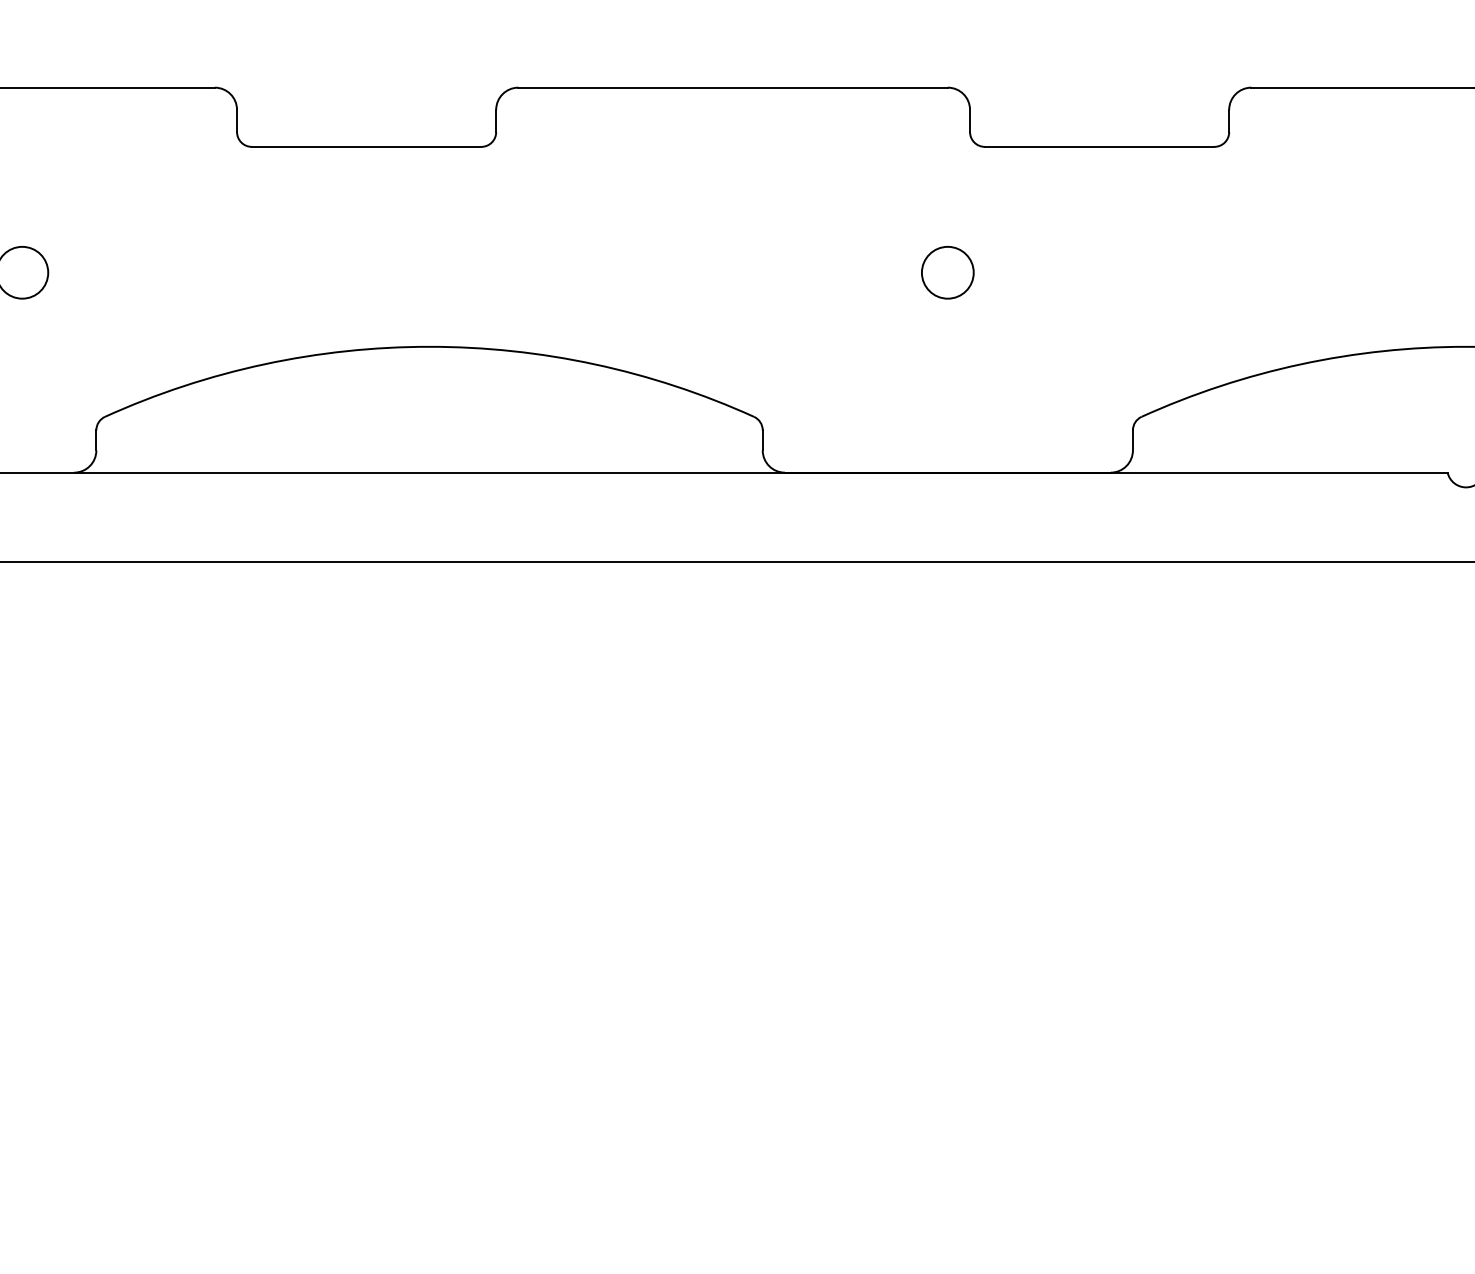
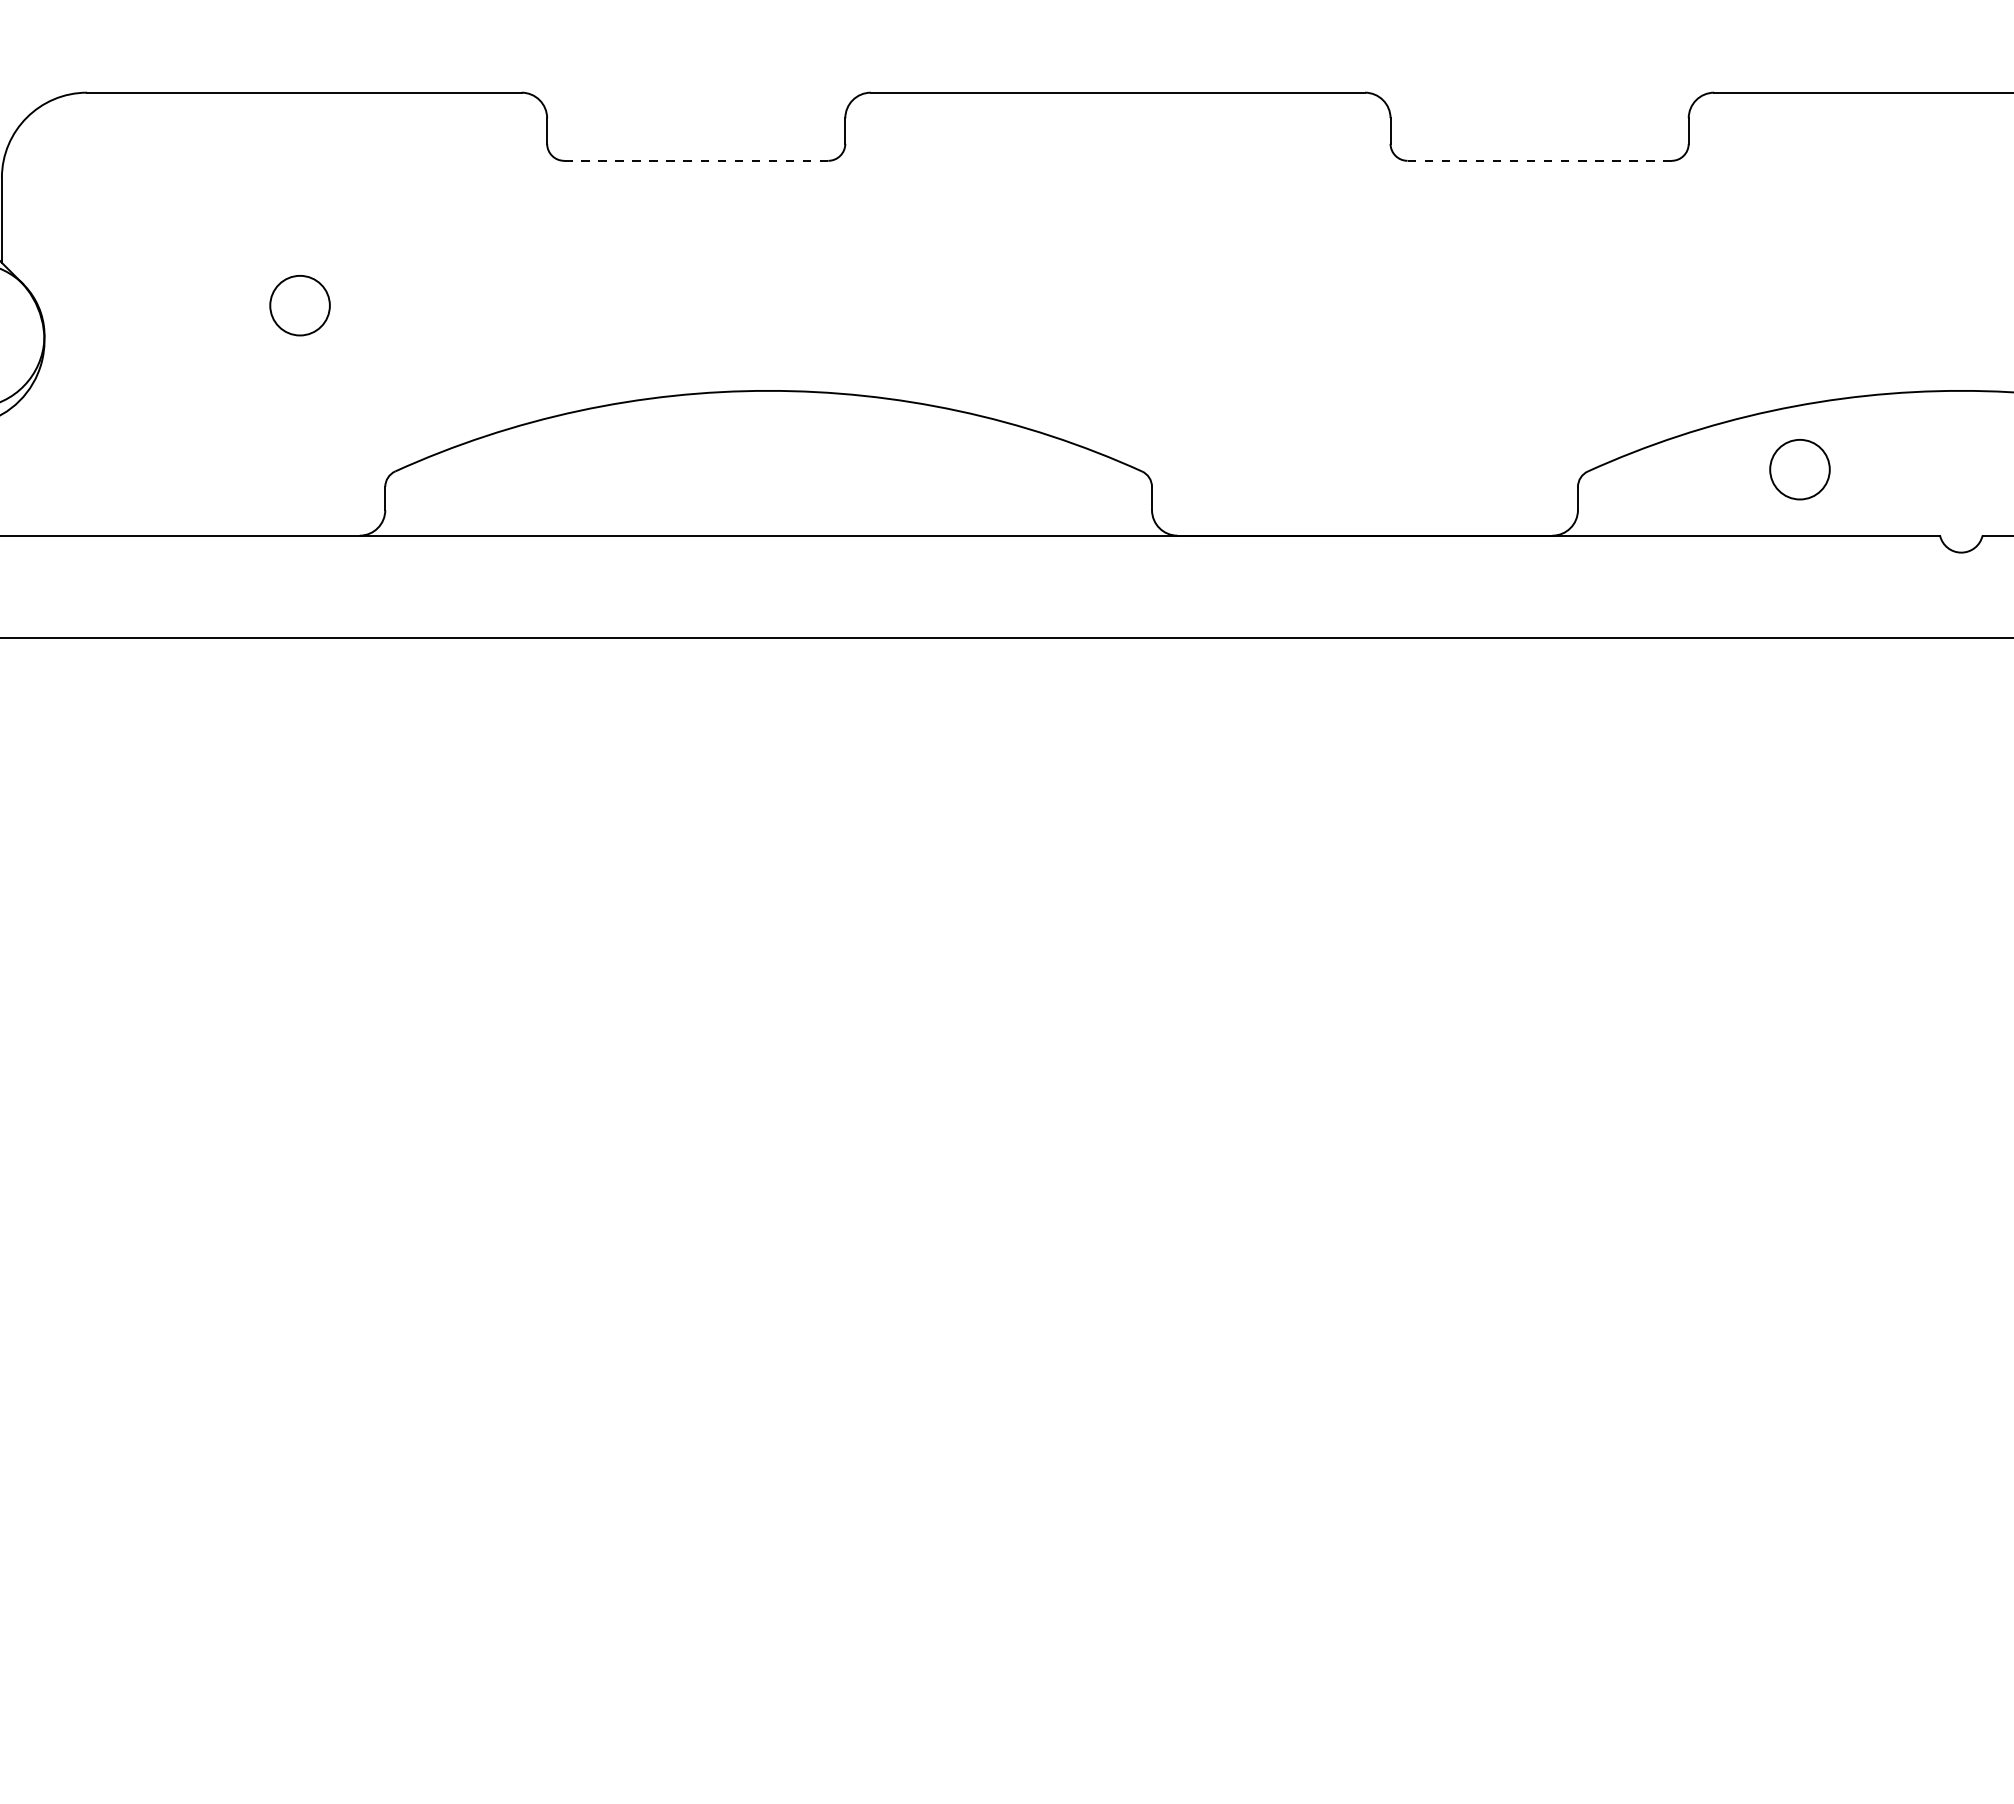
line: (366, 146) -> (696, 160), solid -> dashed
line: (1100, 146) -> (1540, 160), solid -> dashed
circle: (947, 272) -> (1799, 469), moved

